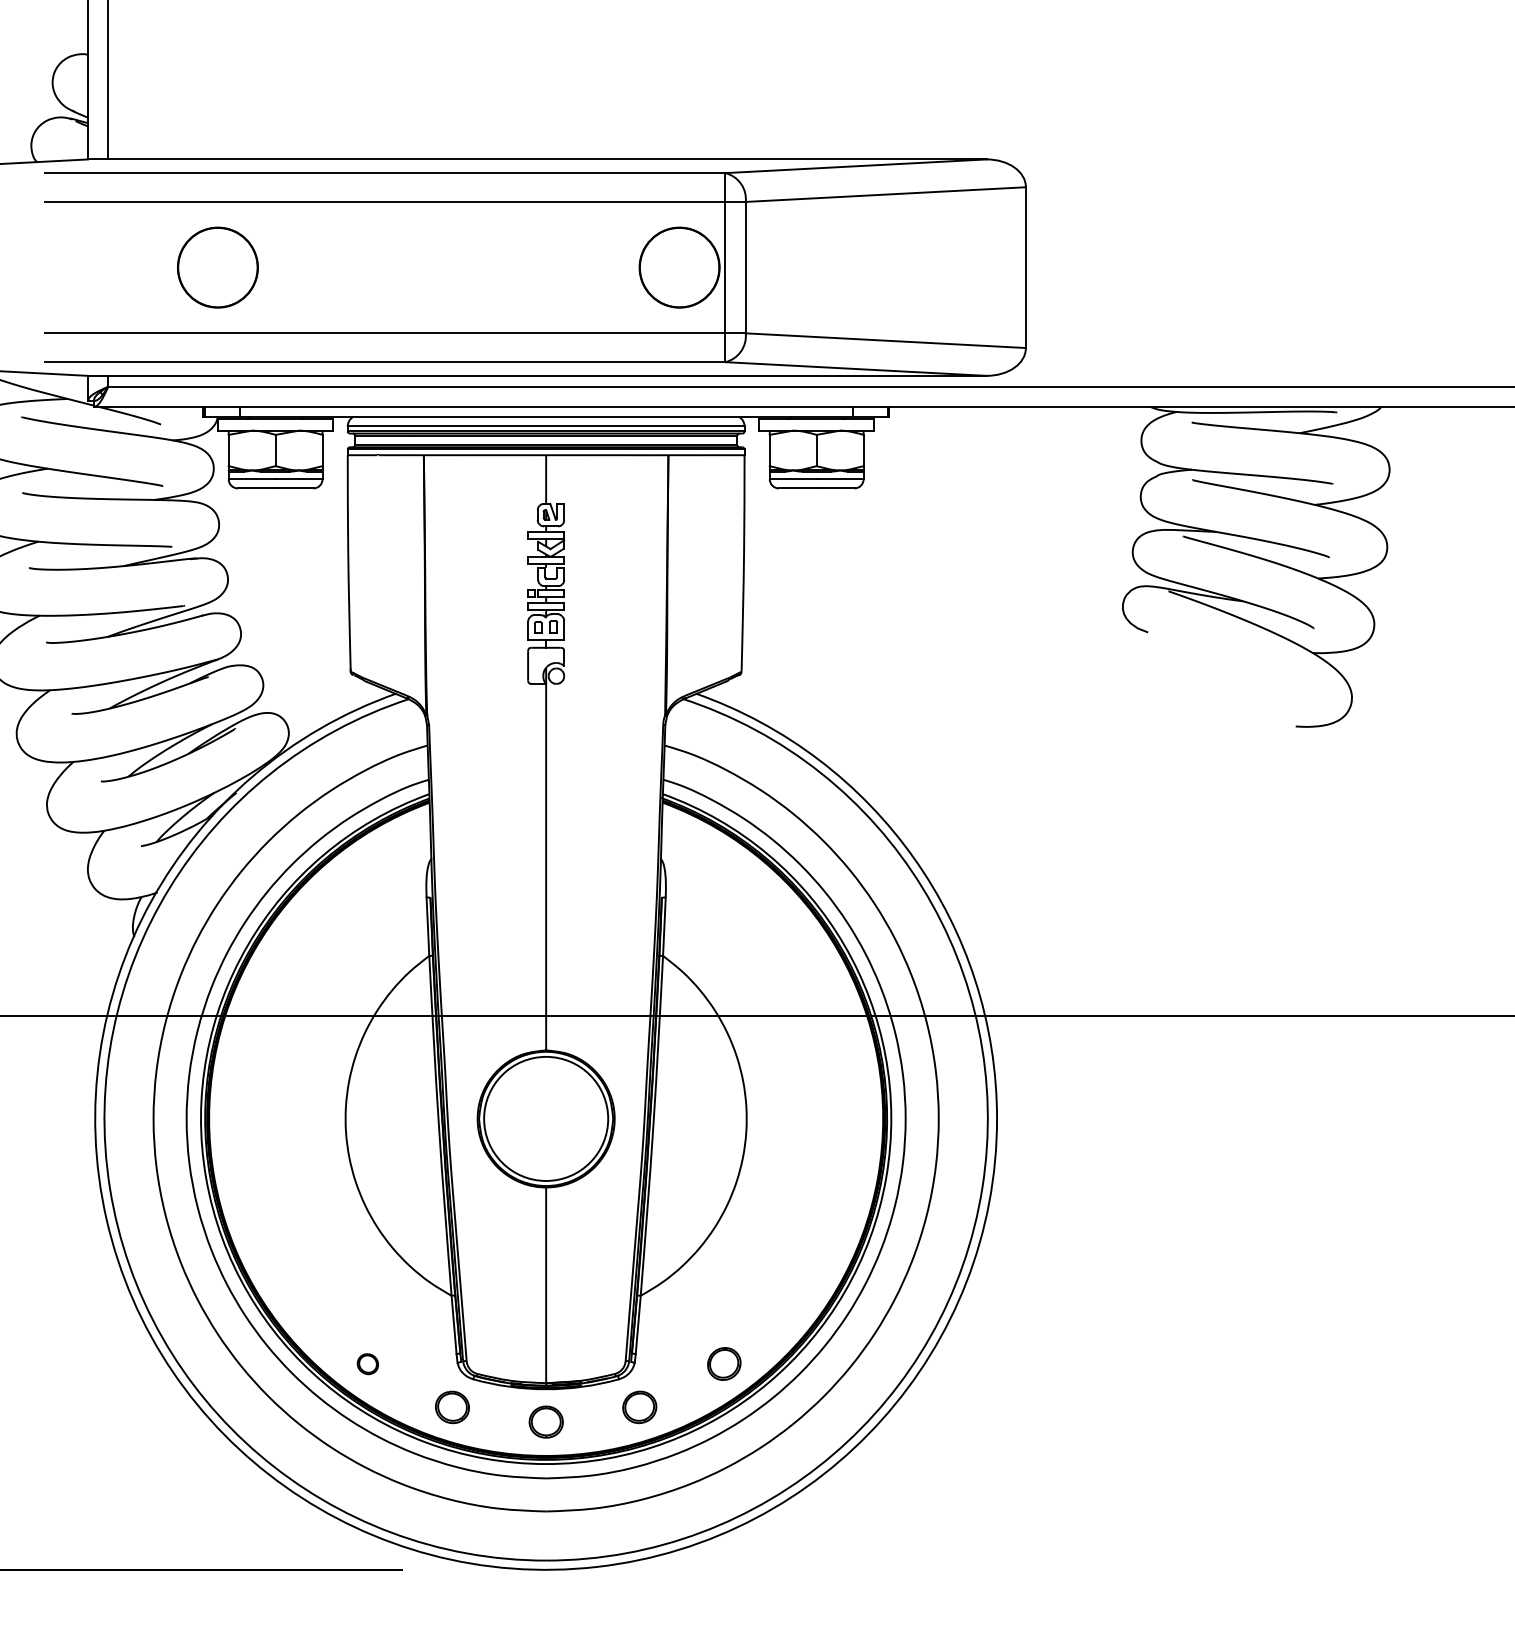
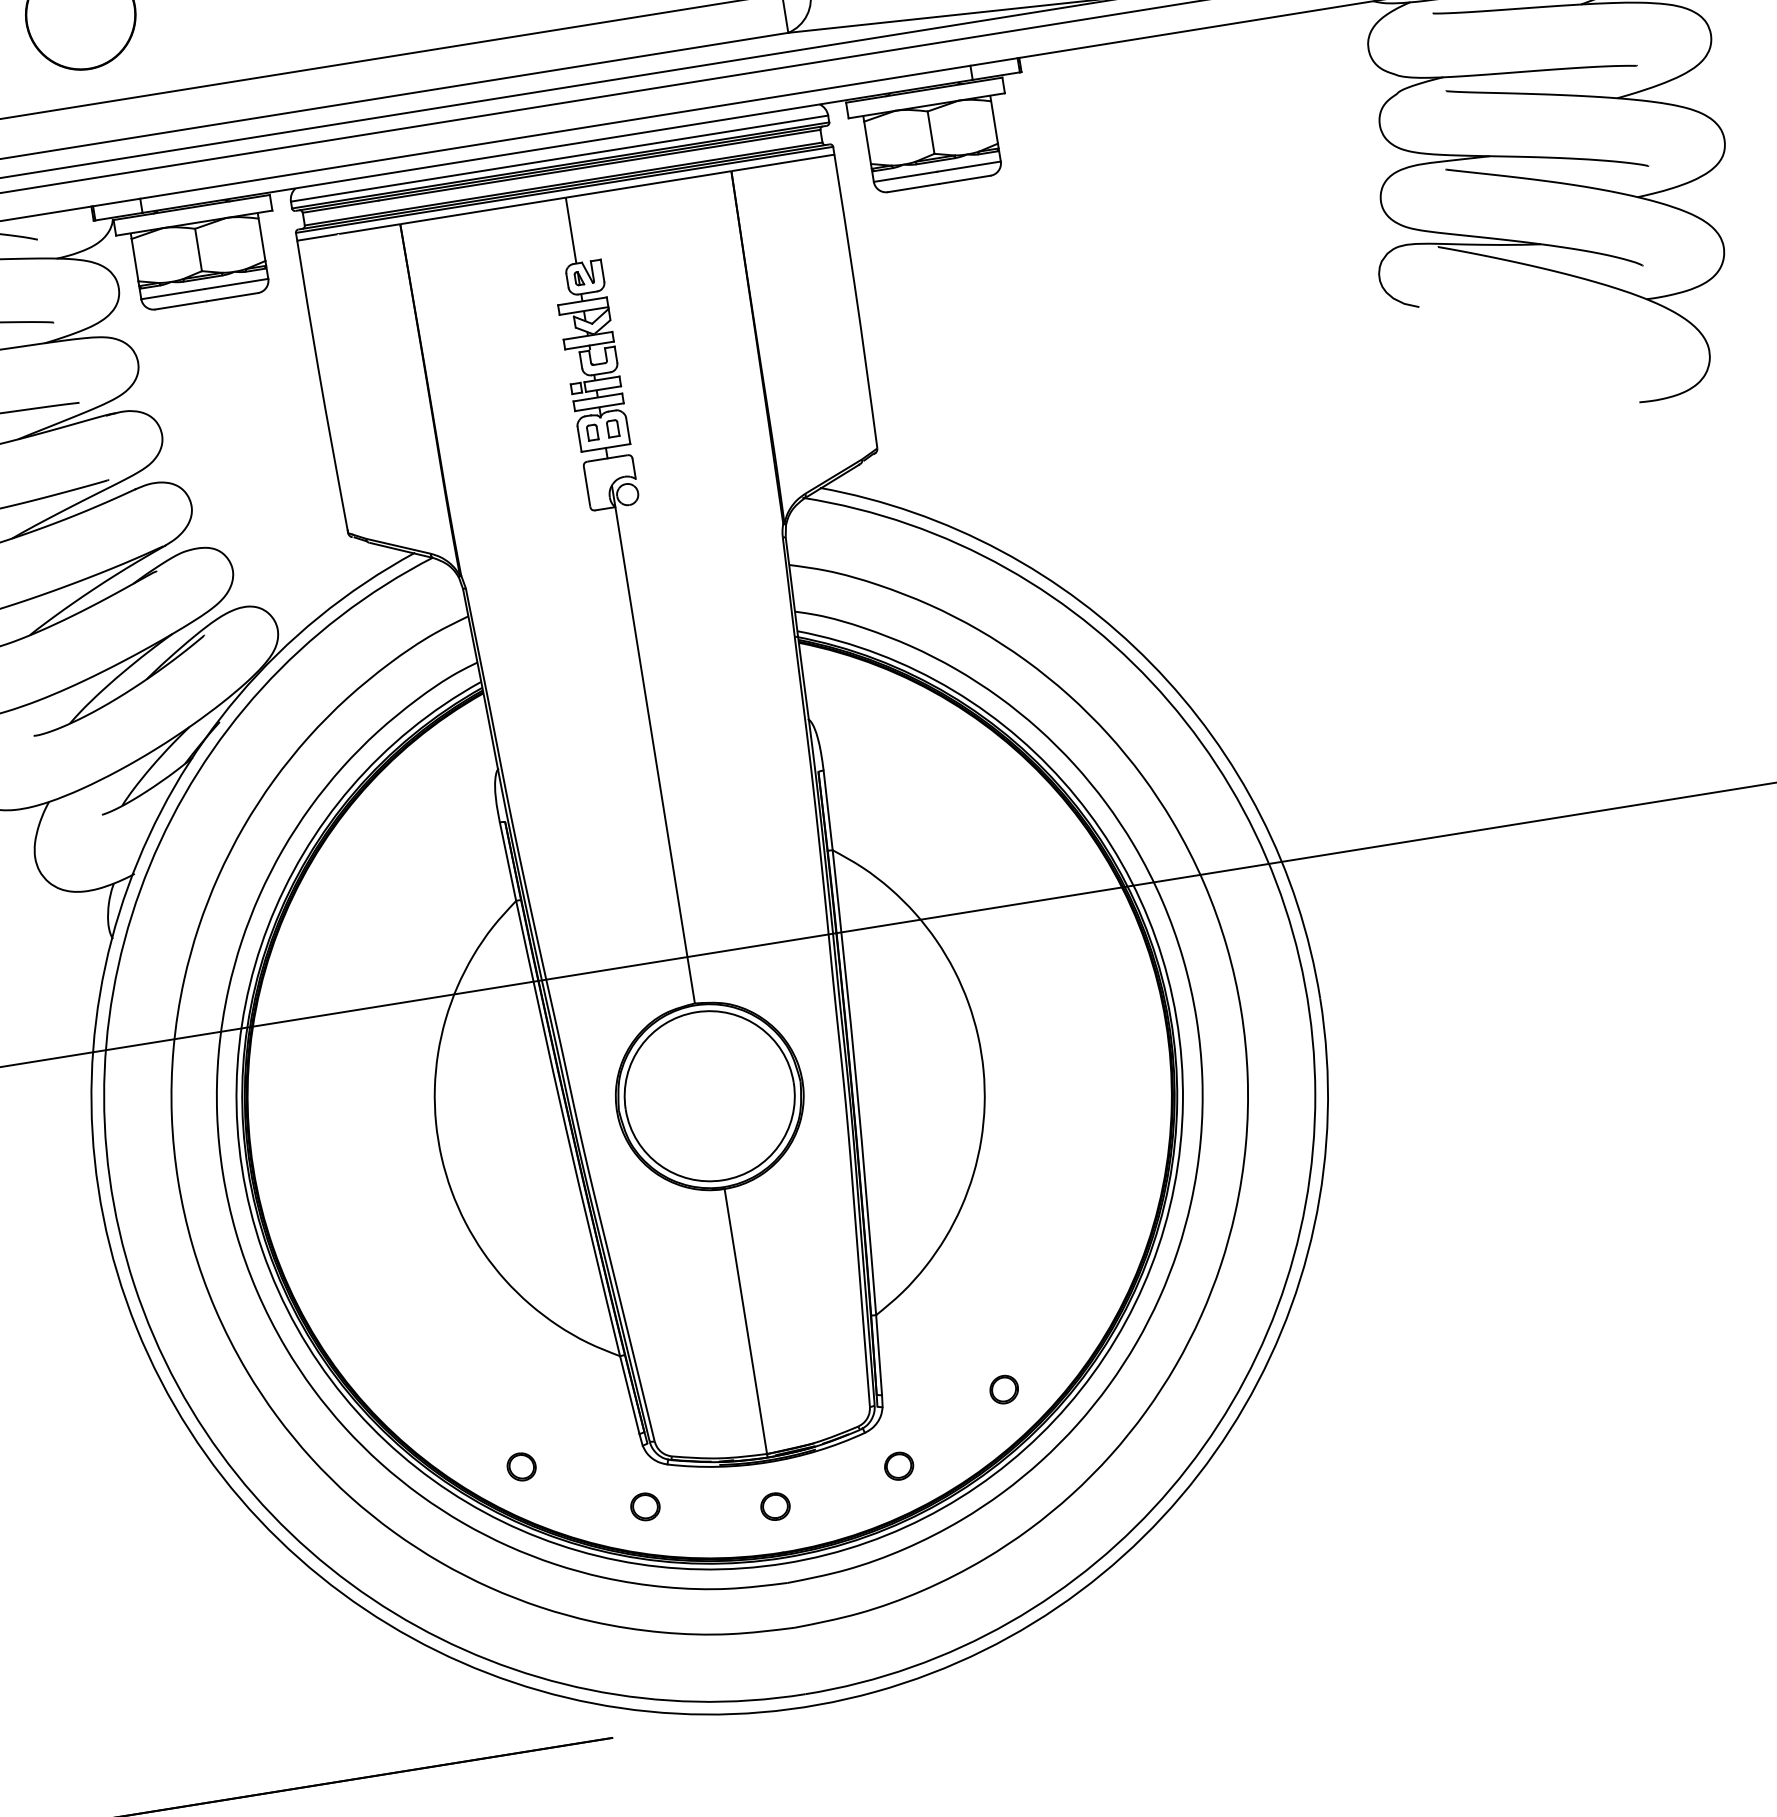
part: (724, 1364) -> (1004, 1390), size x0.62
part: (452, 1406) -> (645, 1505), size x0.62
part: (639, 1406) -> (898, 1465), size x0.62
part: (545, 1421) -> (774, 1506), size x0.62

